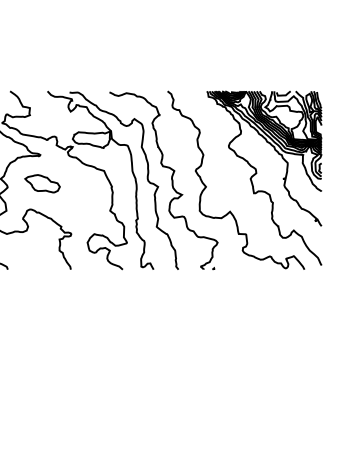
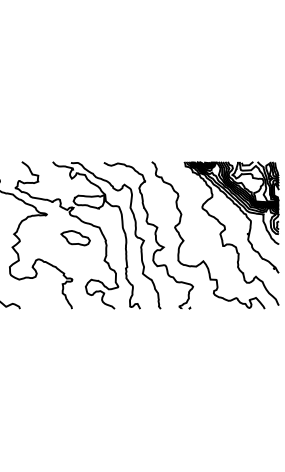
part: (42, 184) -> (75, 238), moved

